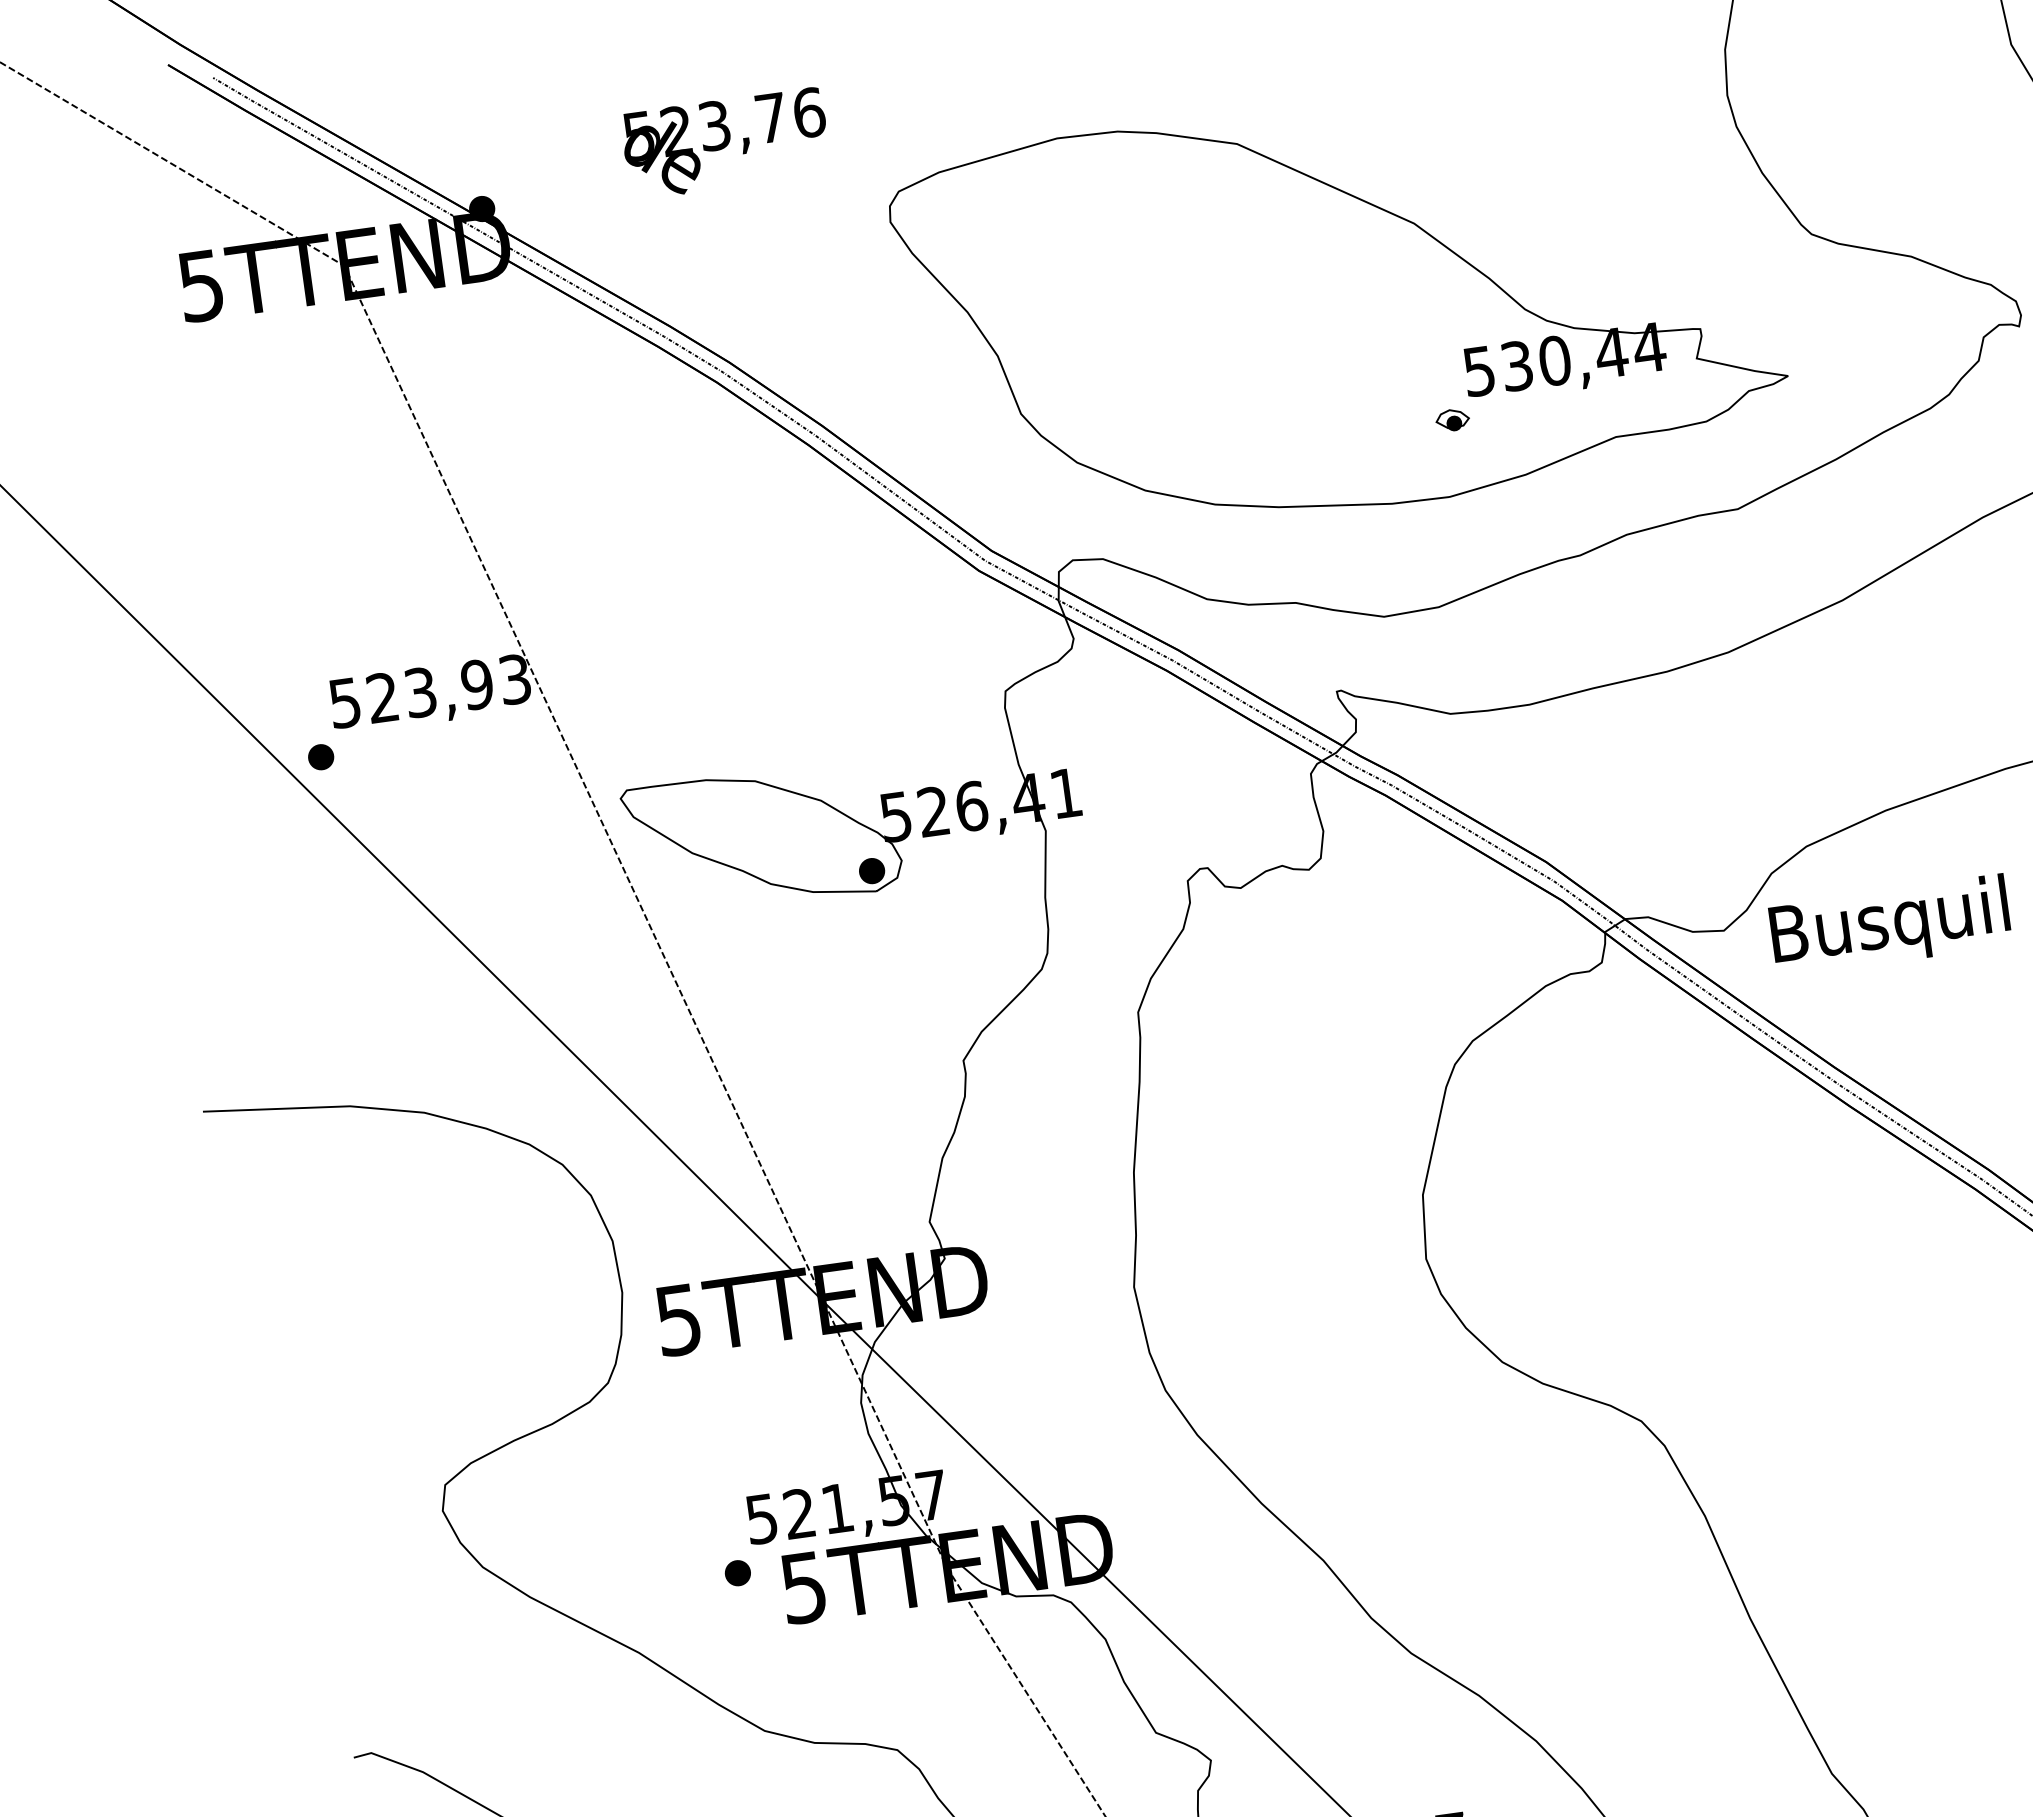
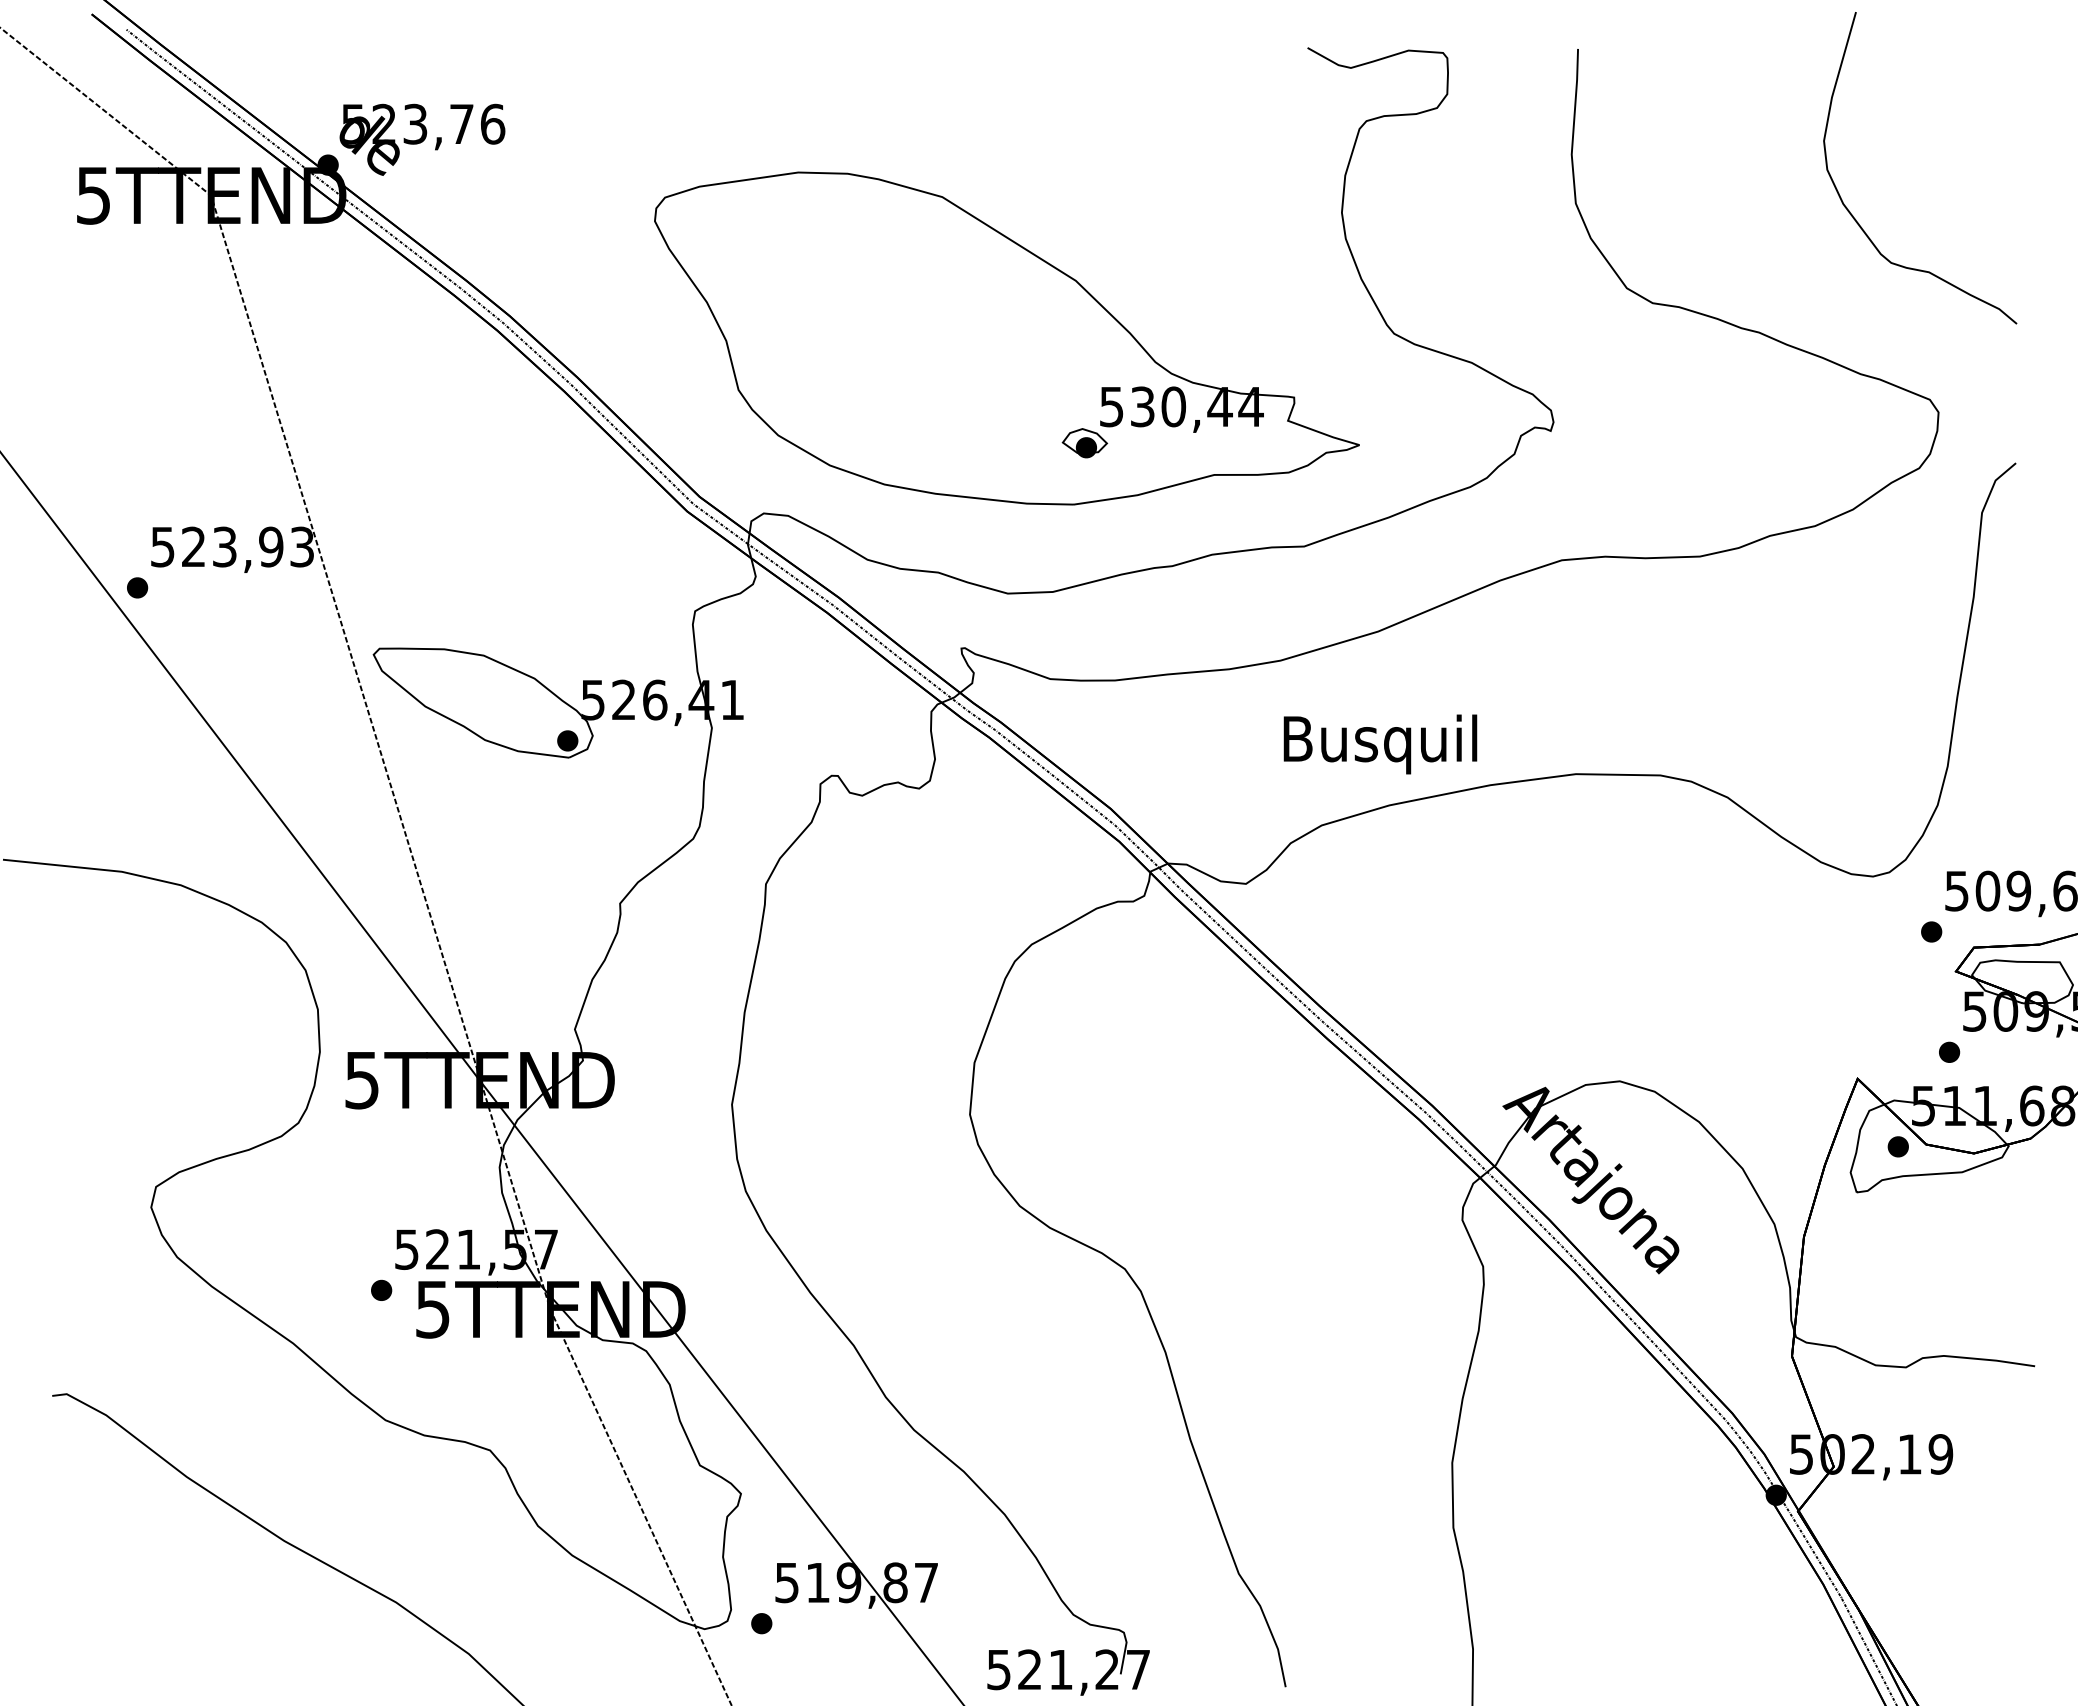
text: (725, 143) -> (422, 139), moved
part: (1452, 420) -> (1084, 443), size x1.67
text: (1890, 925) -> (1380, 744), moved

